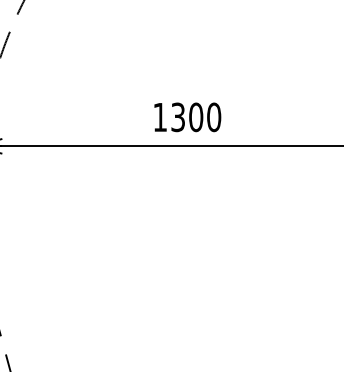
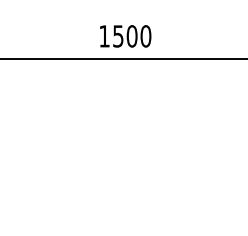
text: (178, 116) -> (118, 35), 1300 -> 1500

